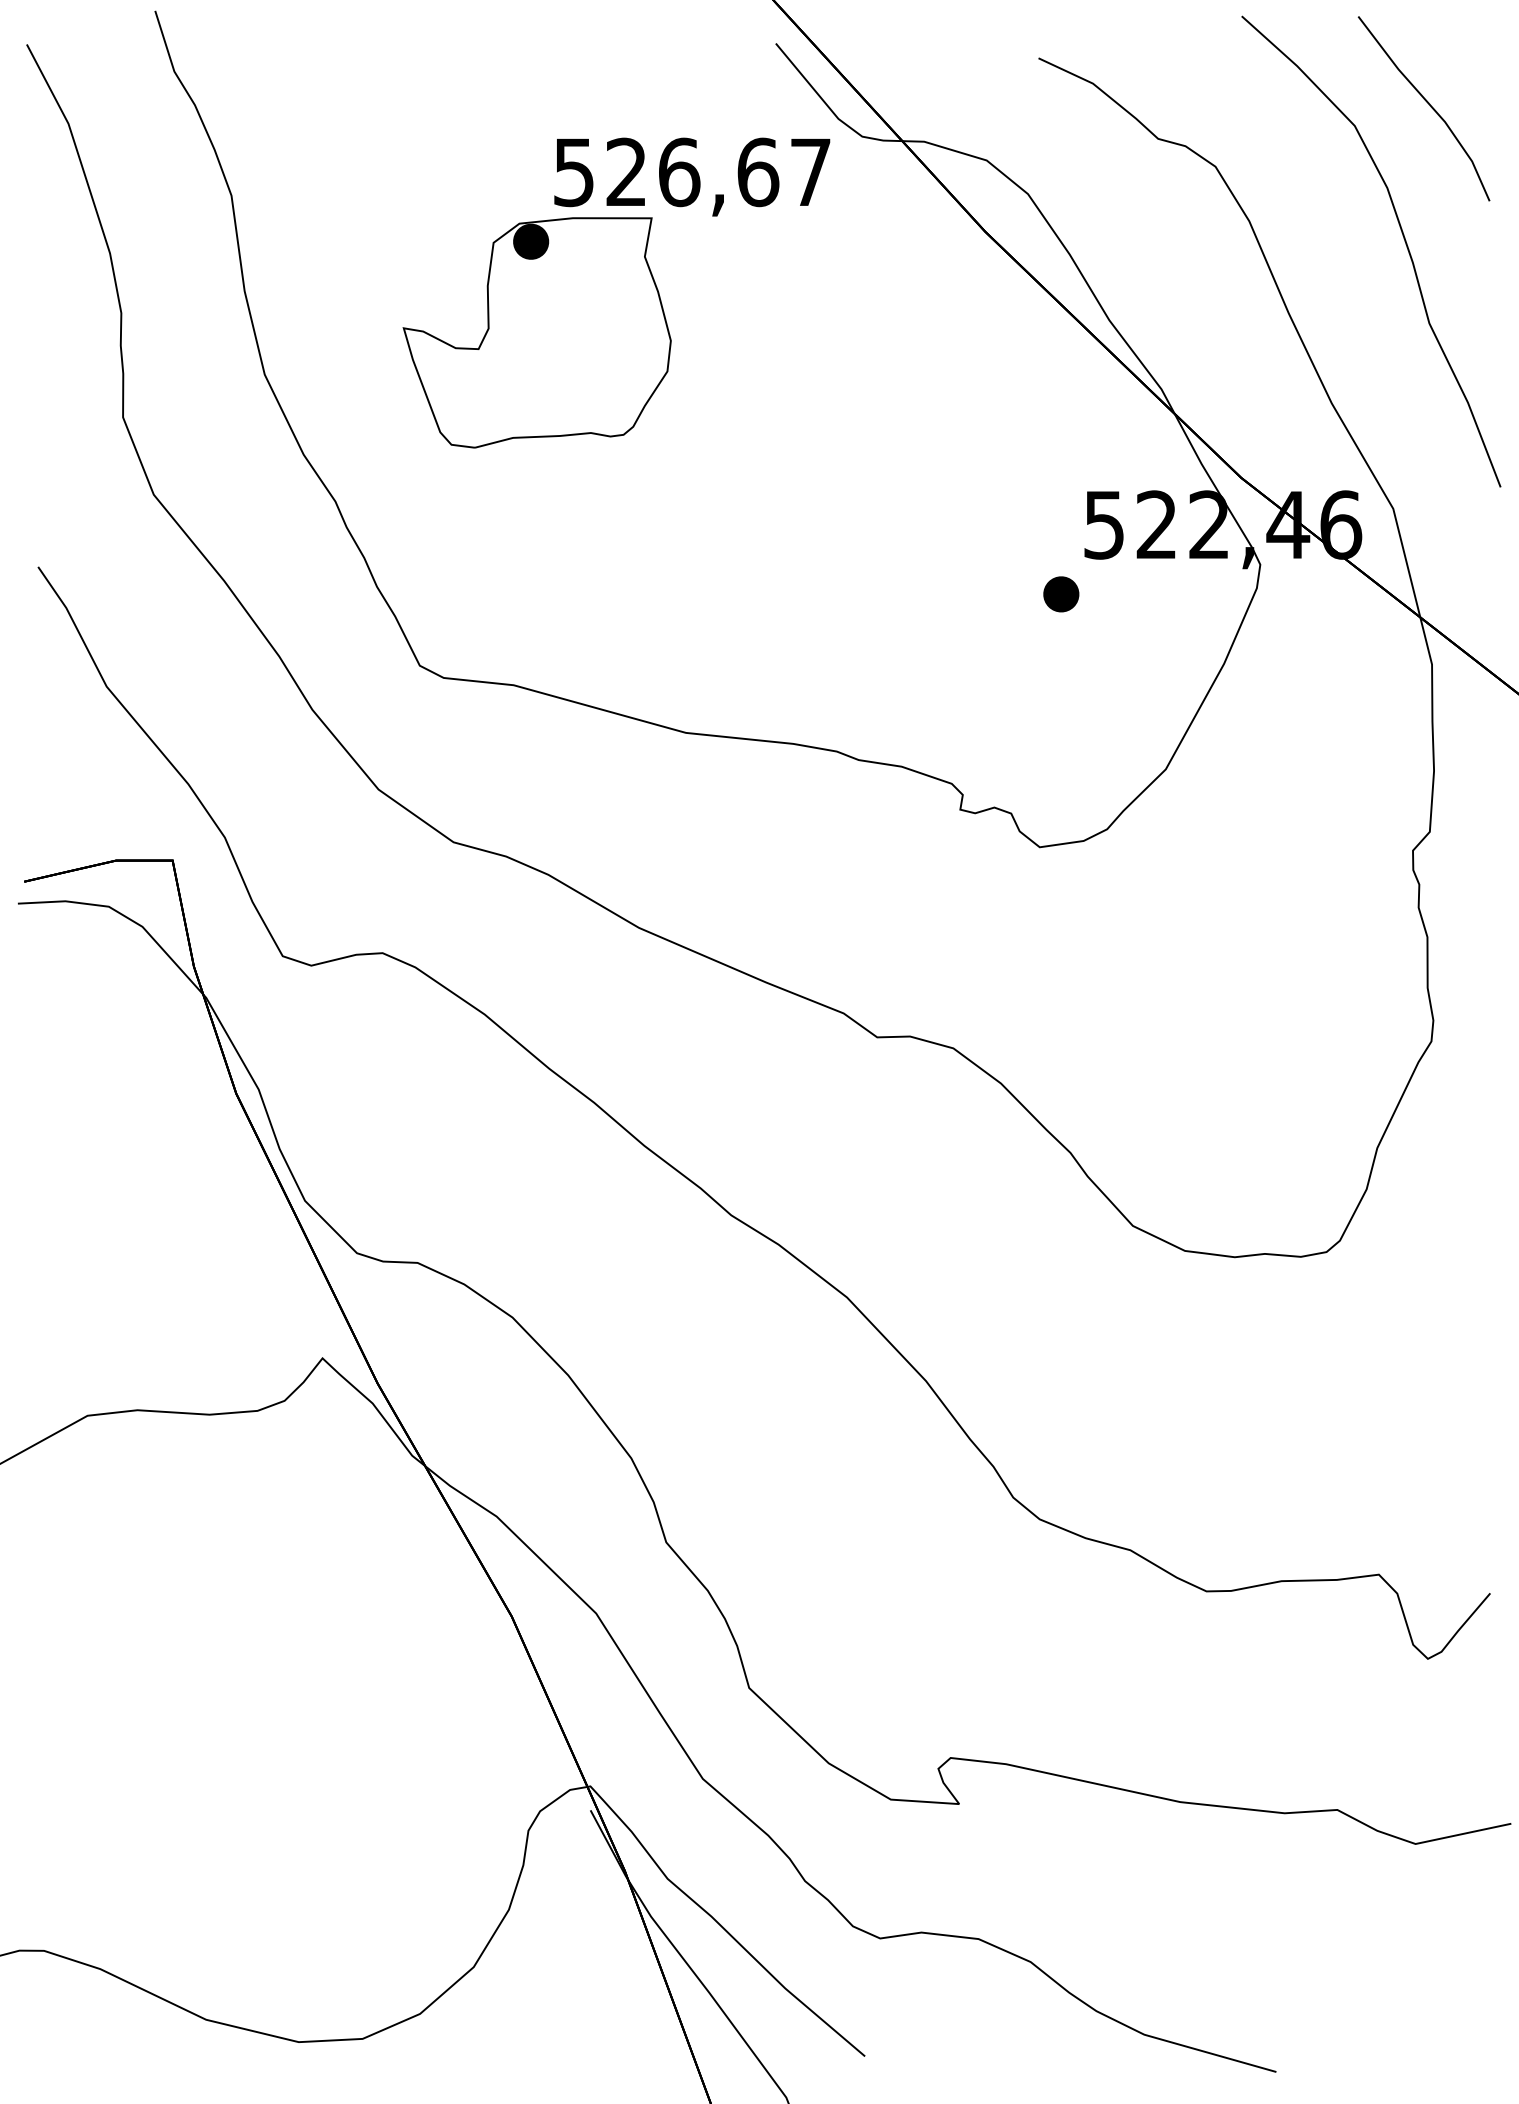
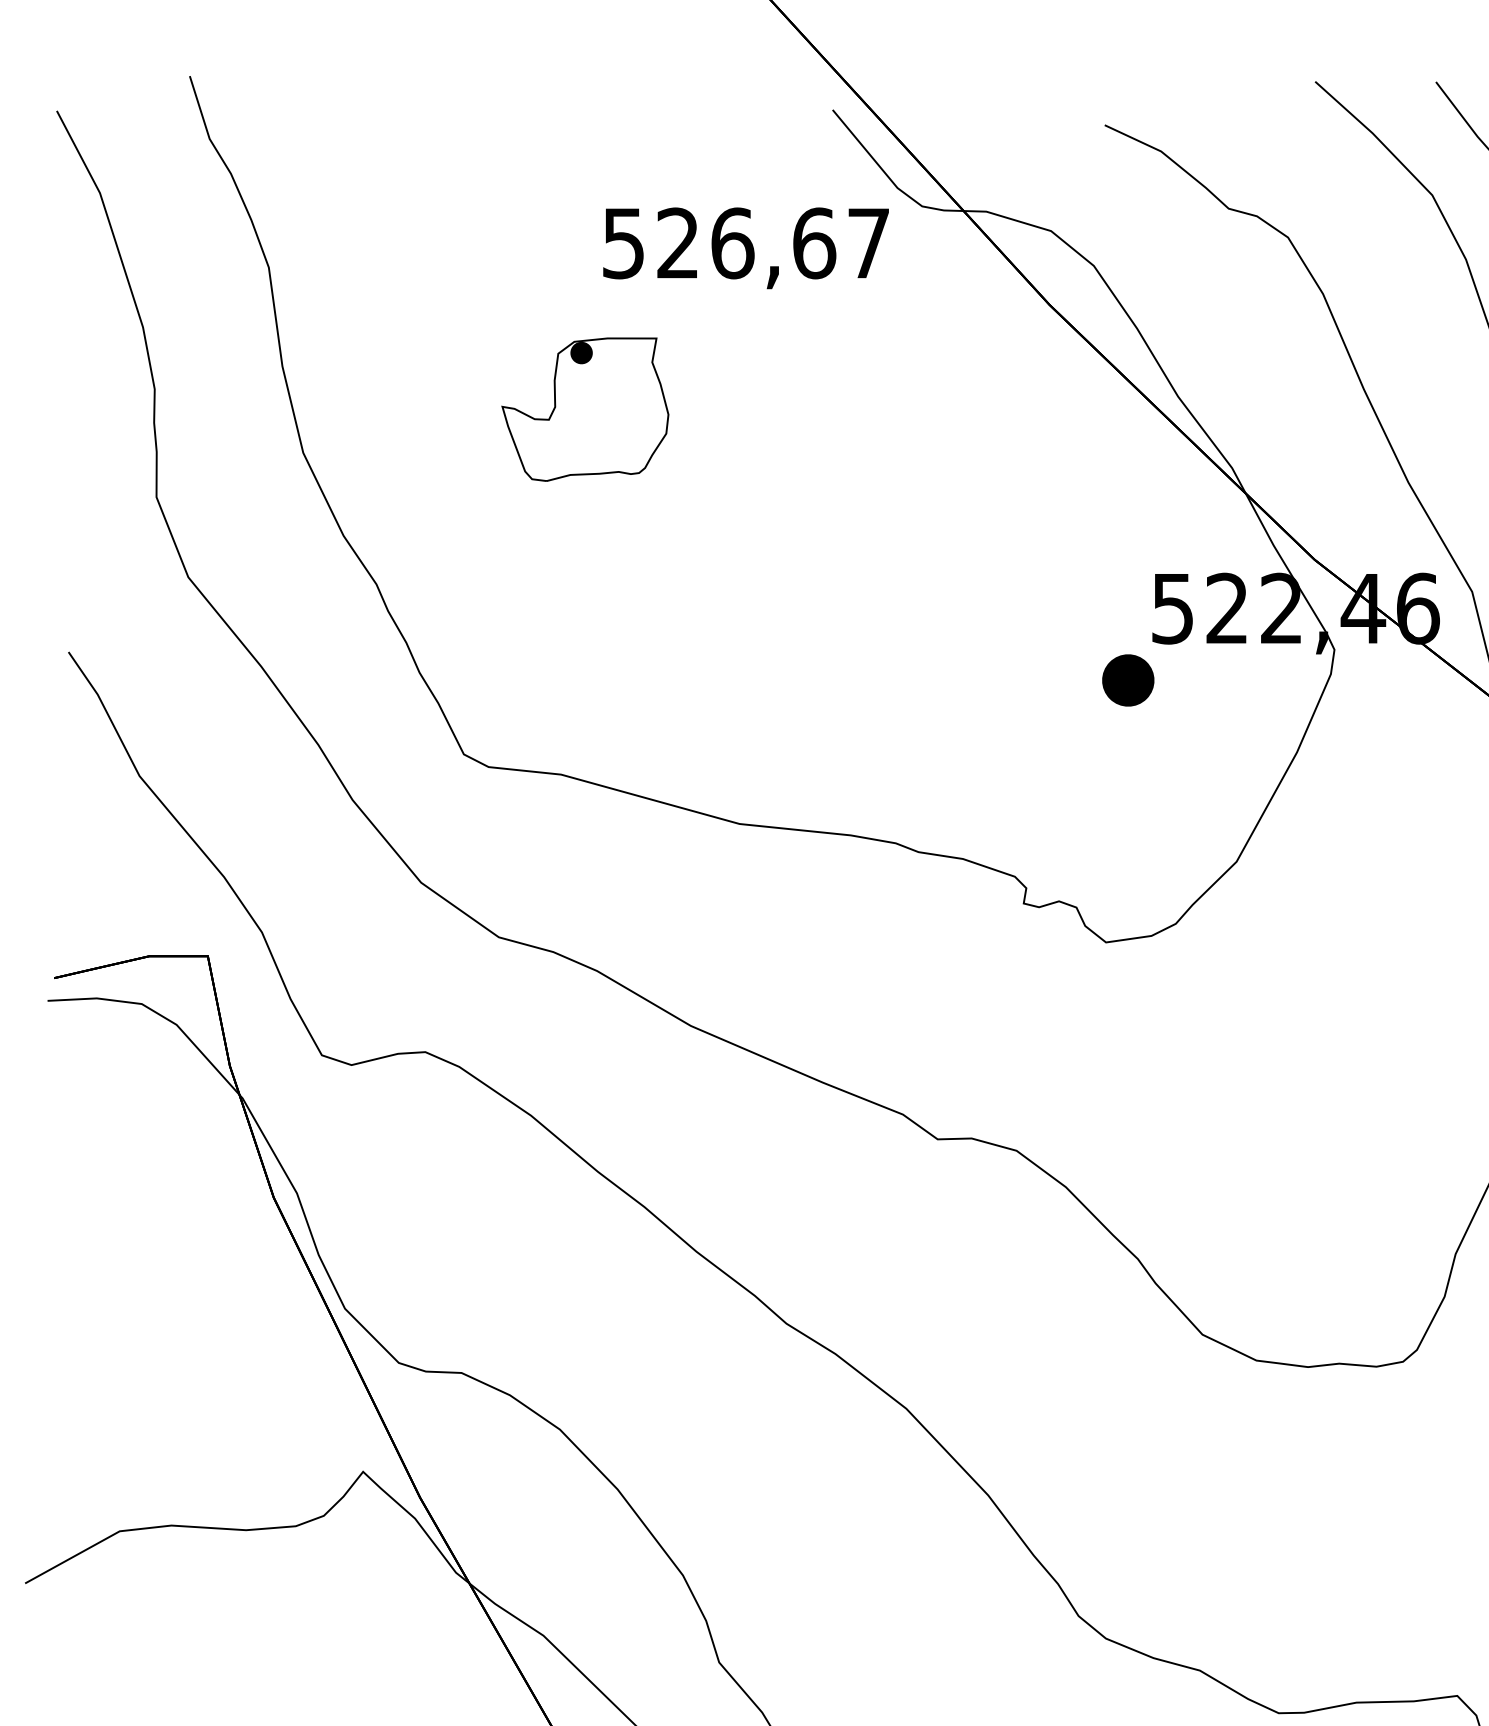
part: (536, 332) -> (584, 409), size x0.6
part: (1061, 594) -> (1128, 680), size x1.4

